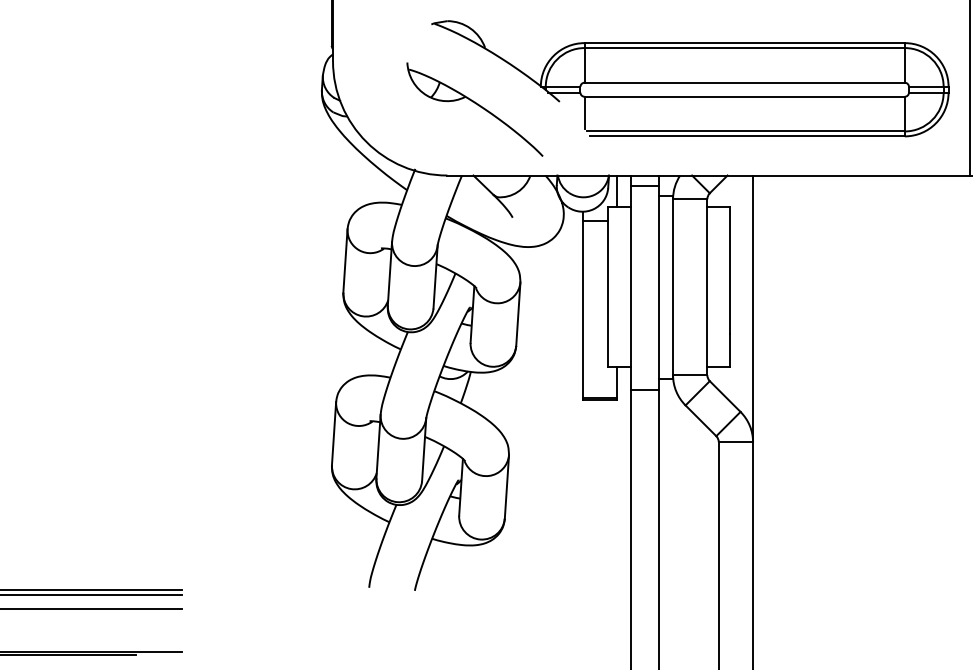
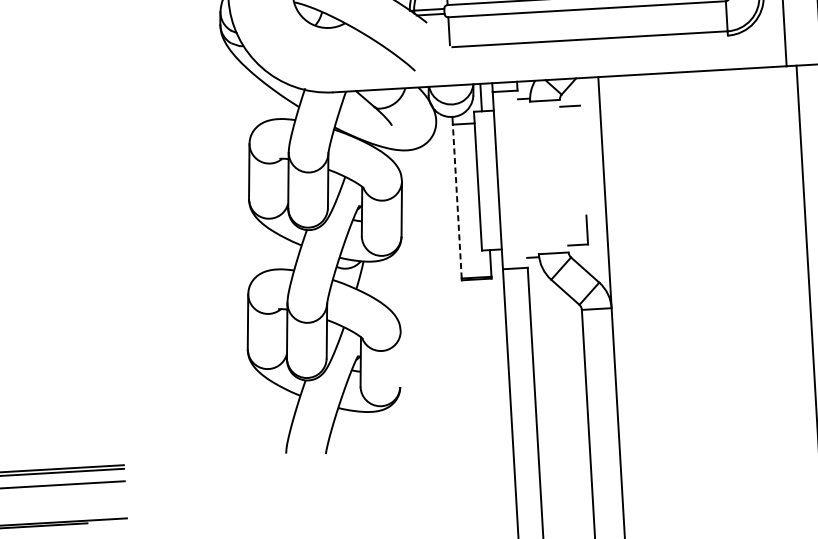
line: (747, 136) -> (591, 43), removed
line: (730, 270) -> (583, 160), removed
line: (659, 287) -> (522, 178), removed
line: (673, 287) -> (534, 178), removed
line: (707, 287) -> (564, 176), removed
line: (582, 309) -> (457, 201), solid -> dashed
line: (506, 486) -> (400, 358), removed

